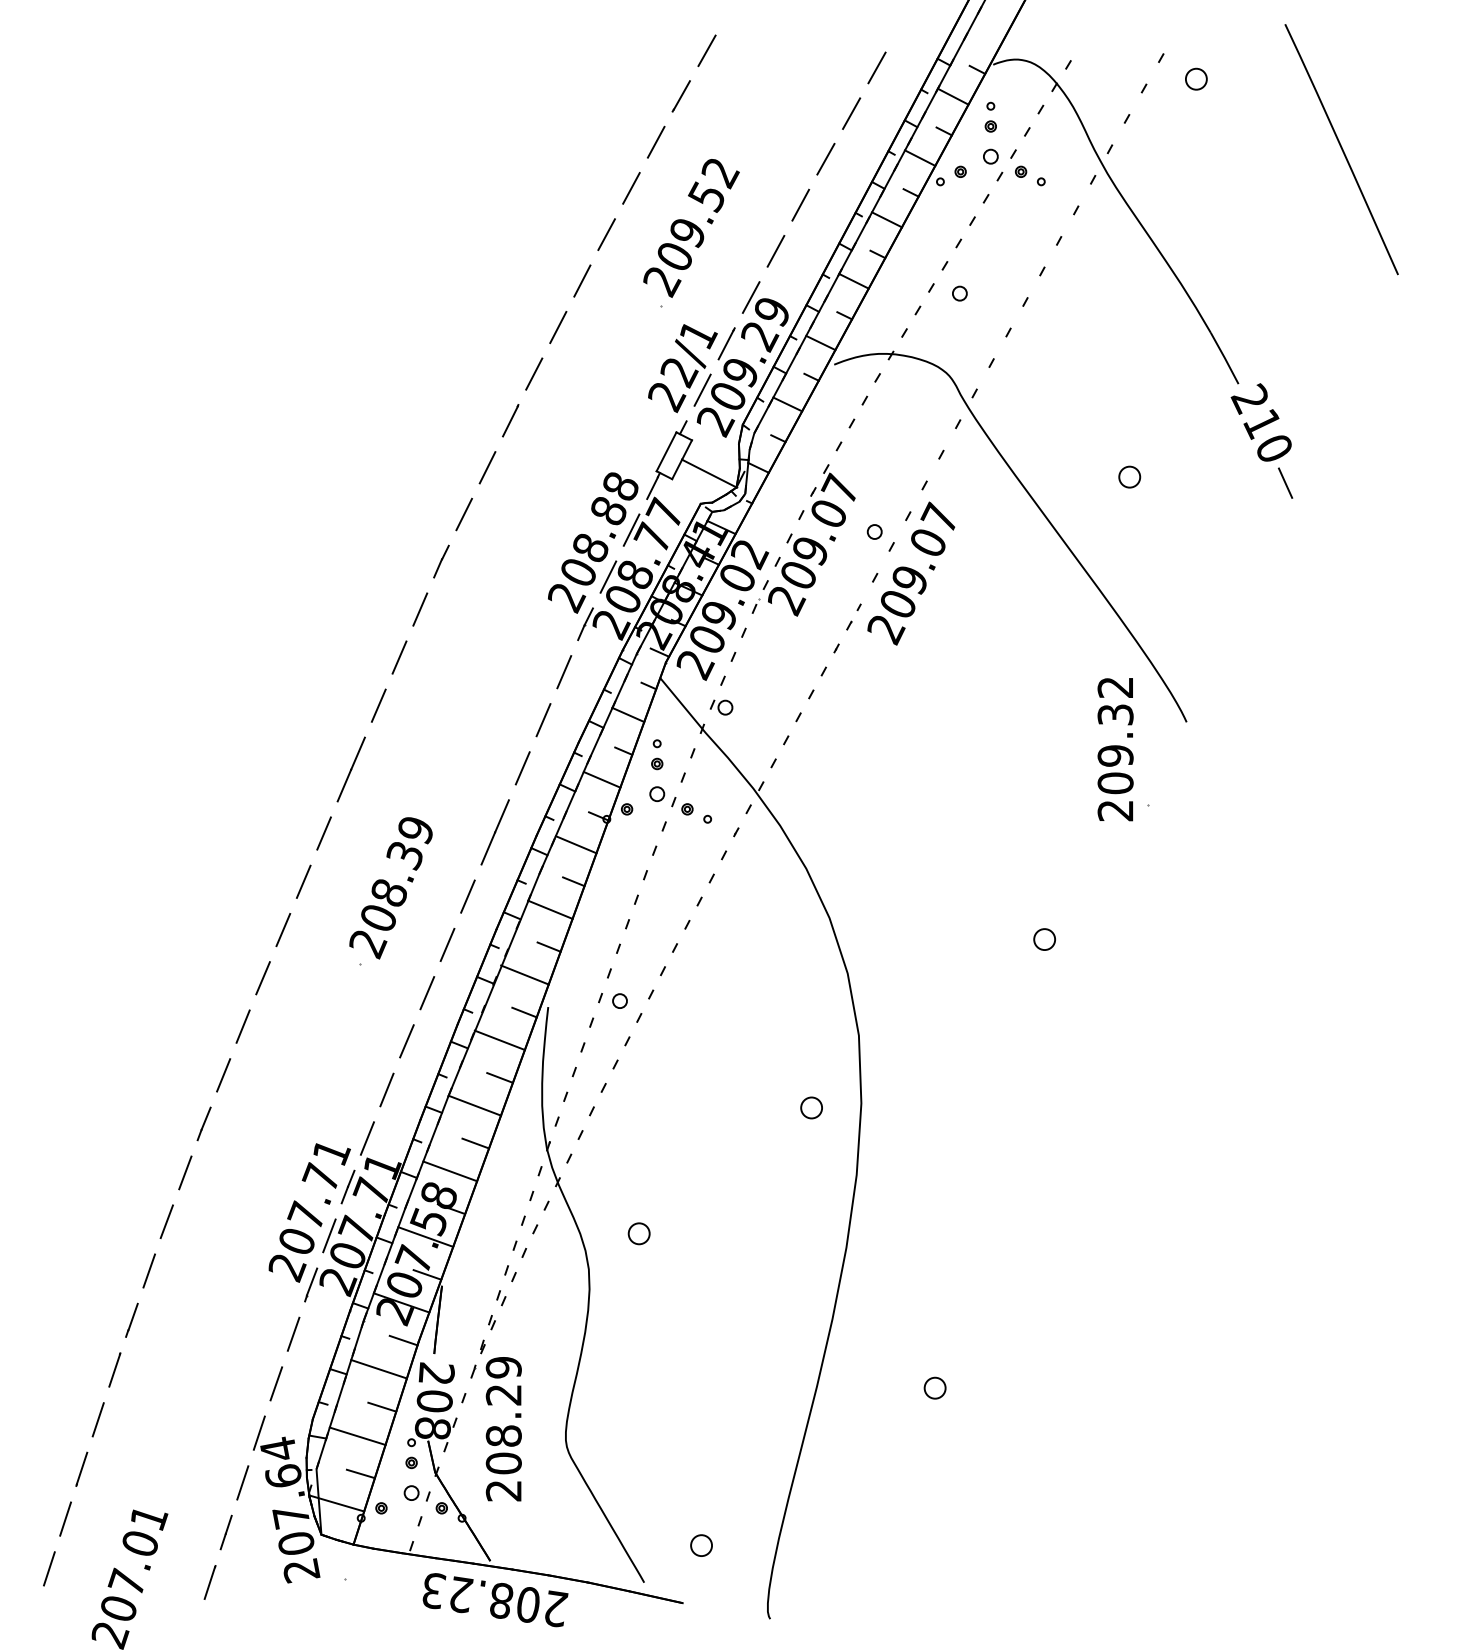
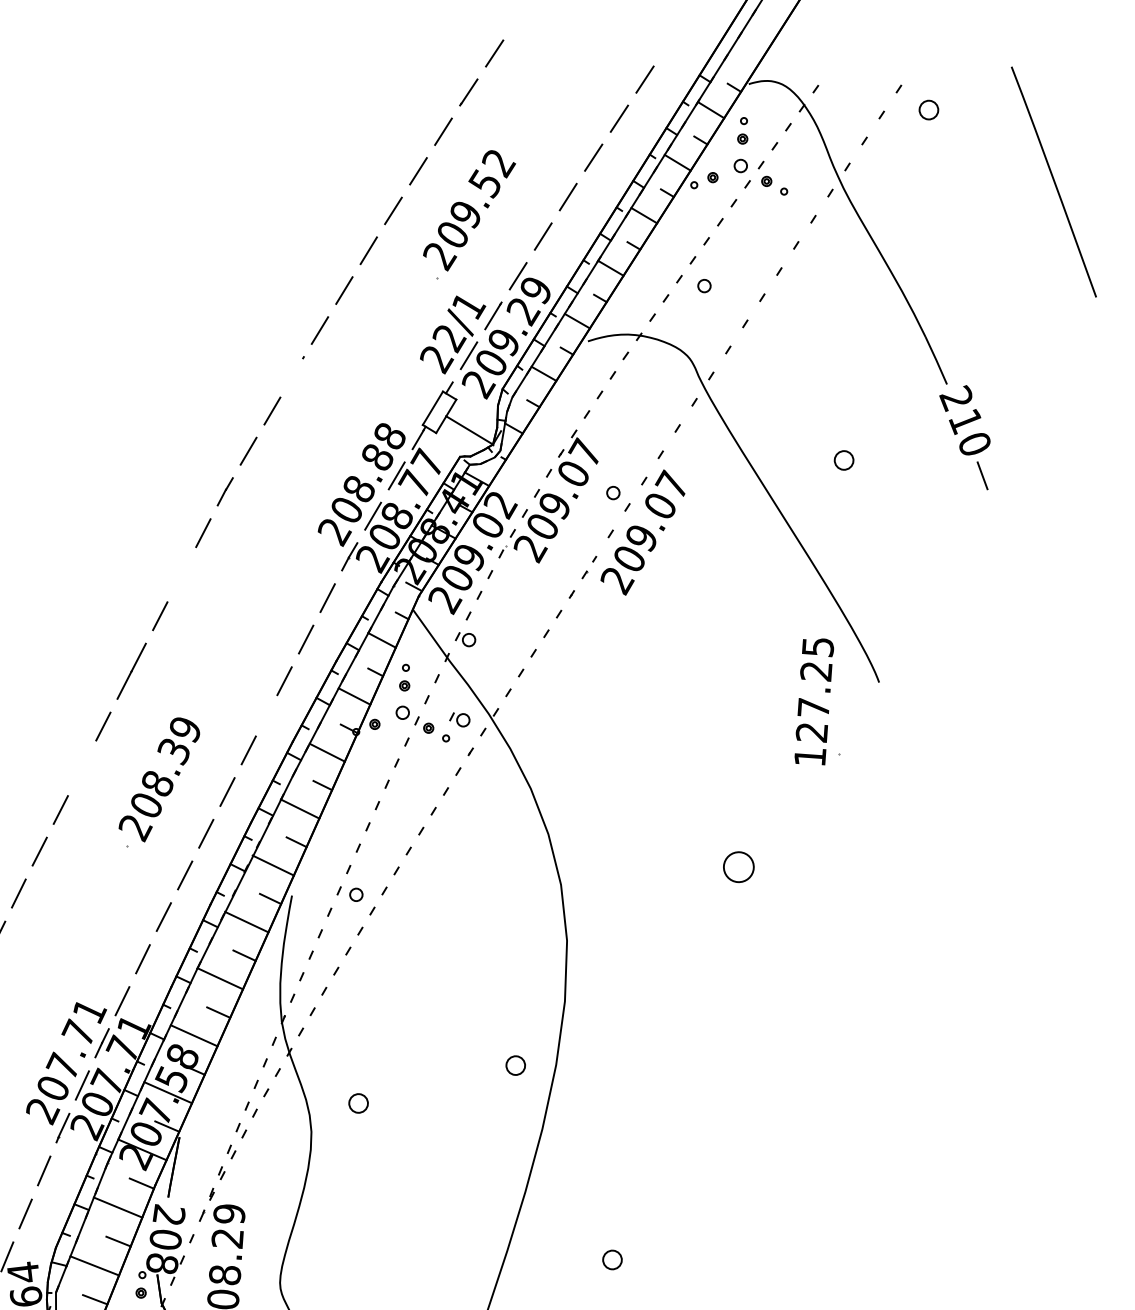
line: (510, 421) -> (295, 371), removed
line: (399, 657) -> (181, 574), removed
text: (1115, 749) -> (814, 702), 209.32 -> 127.25
part: (721, 797) -> (459, 719), added
line: (501, 816) -> (262, 722), removed
line: (303, 881) -> (81, 768), removed
part: (1044, 939) -> (738, 867), size x1.6
part: (811, 1107) -> (515, 1065), moved

